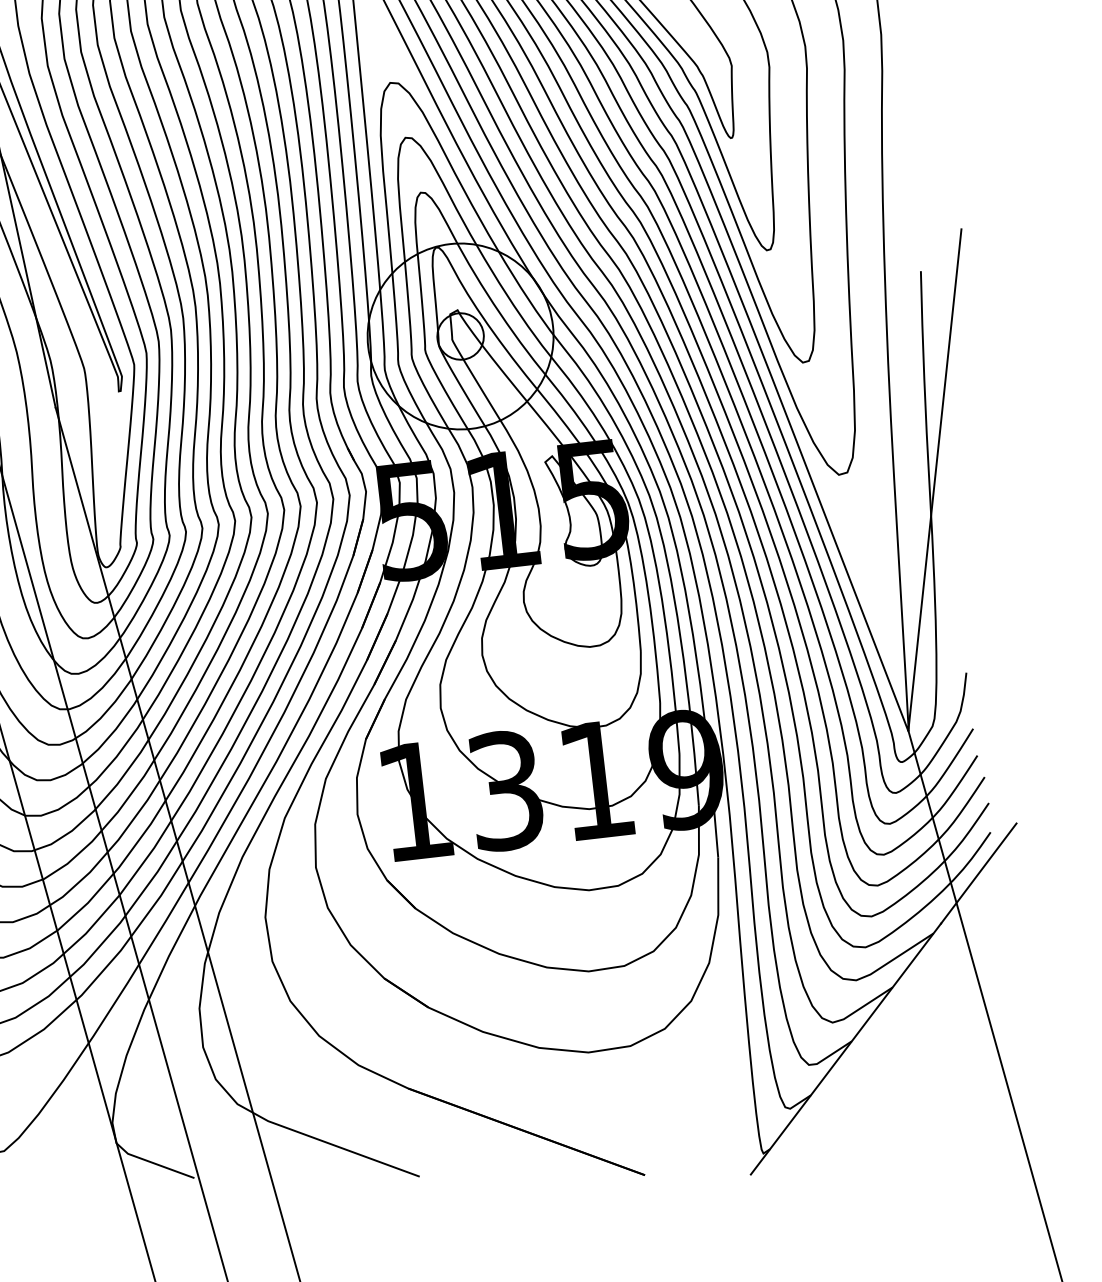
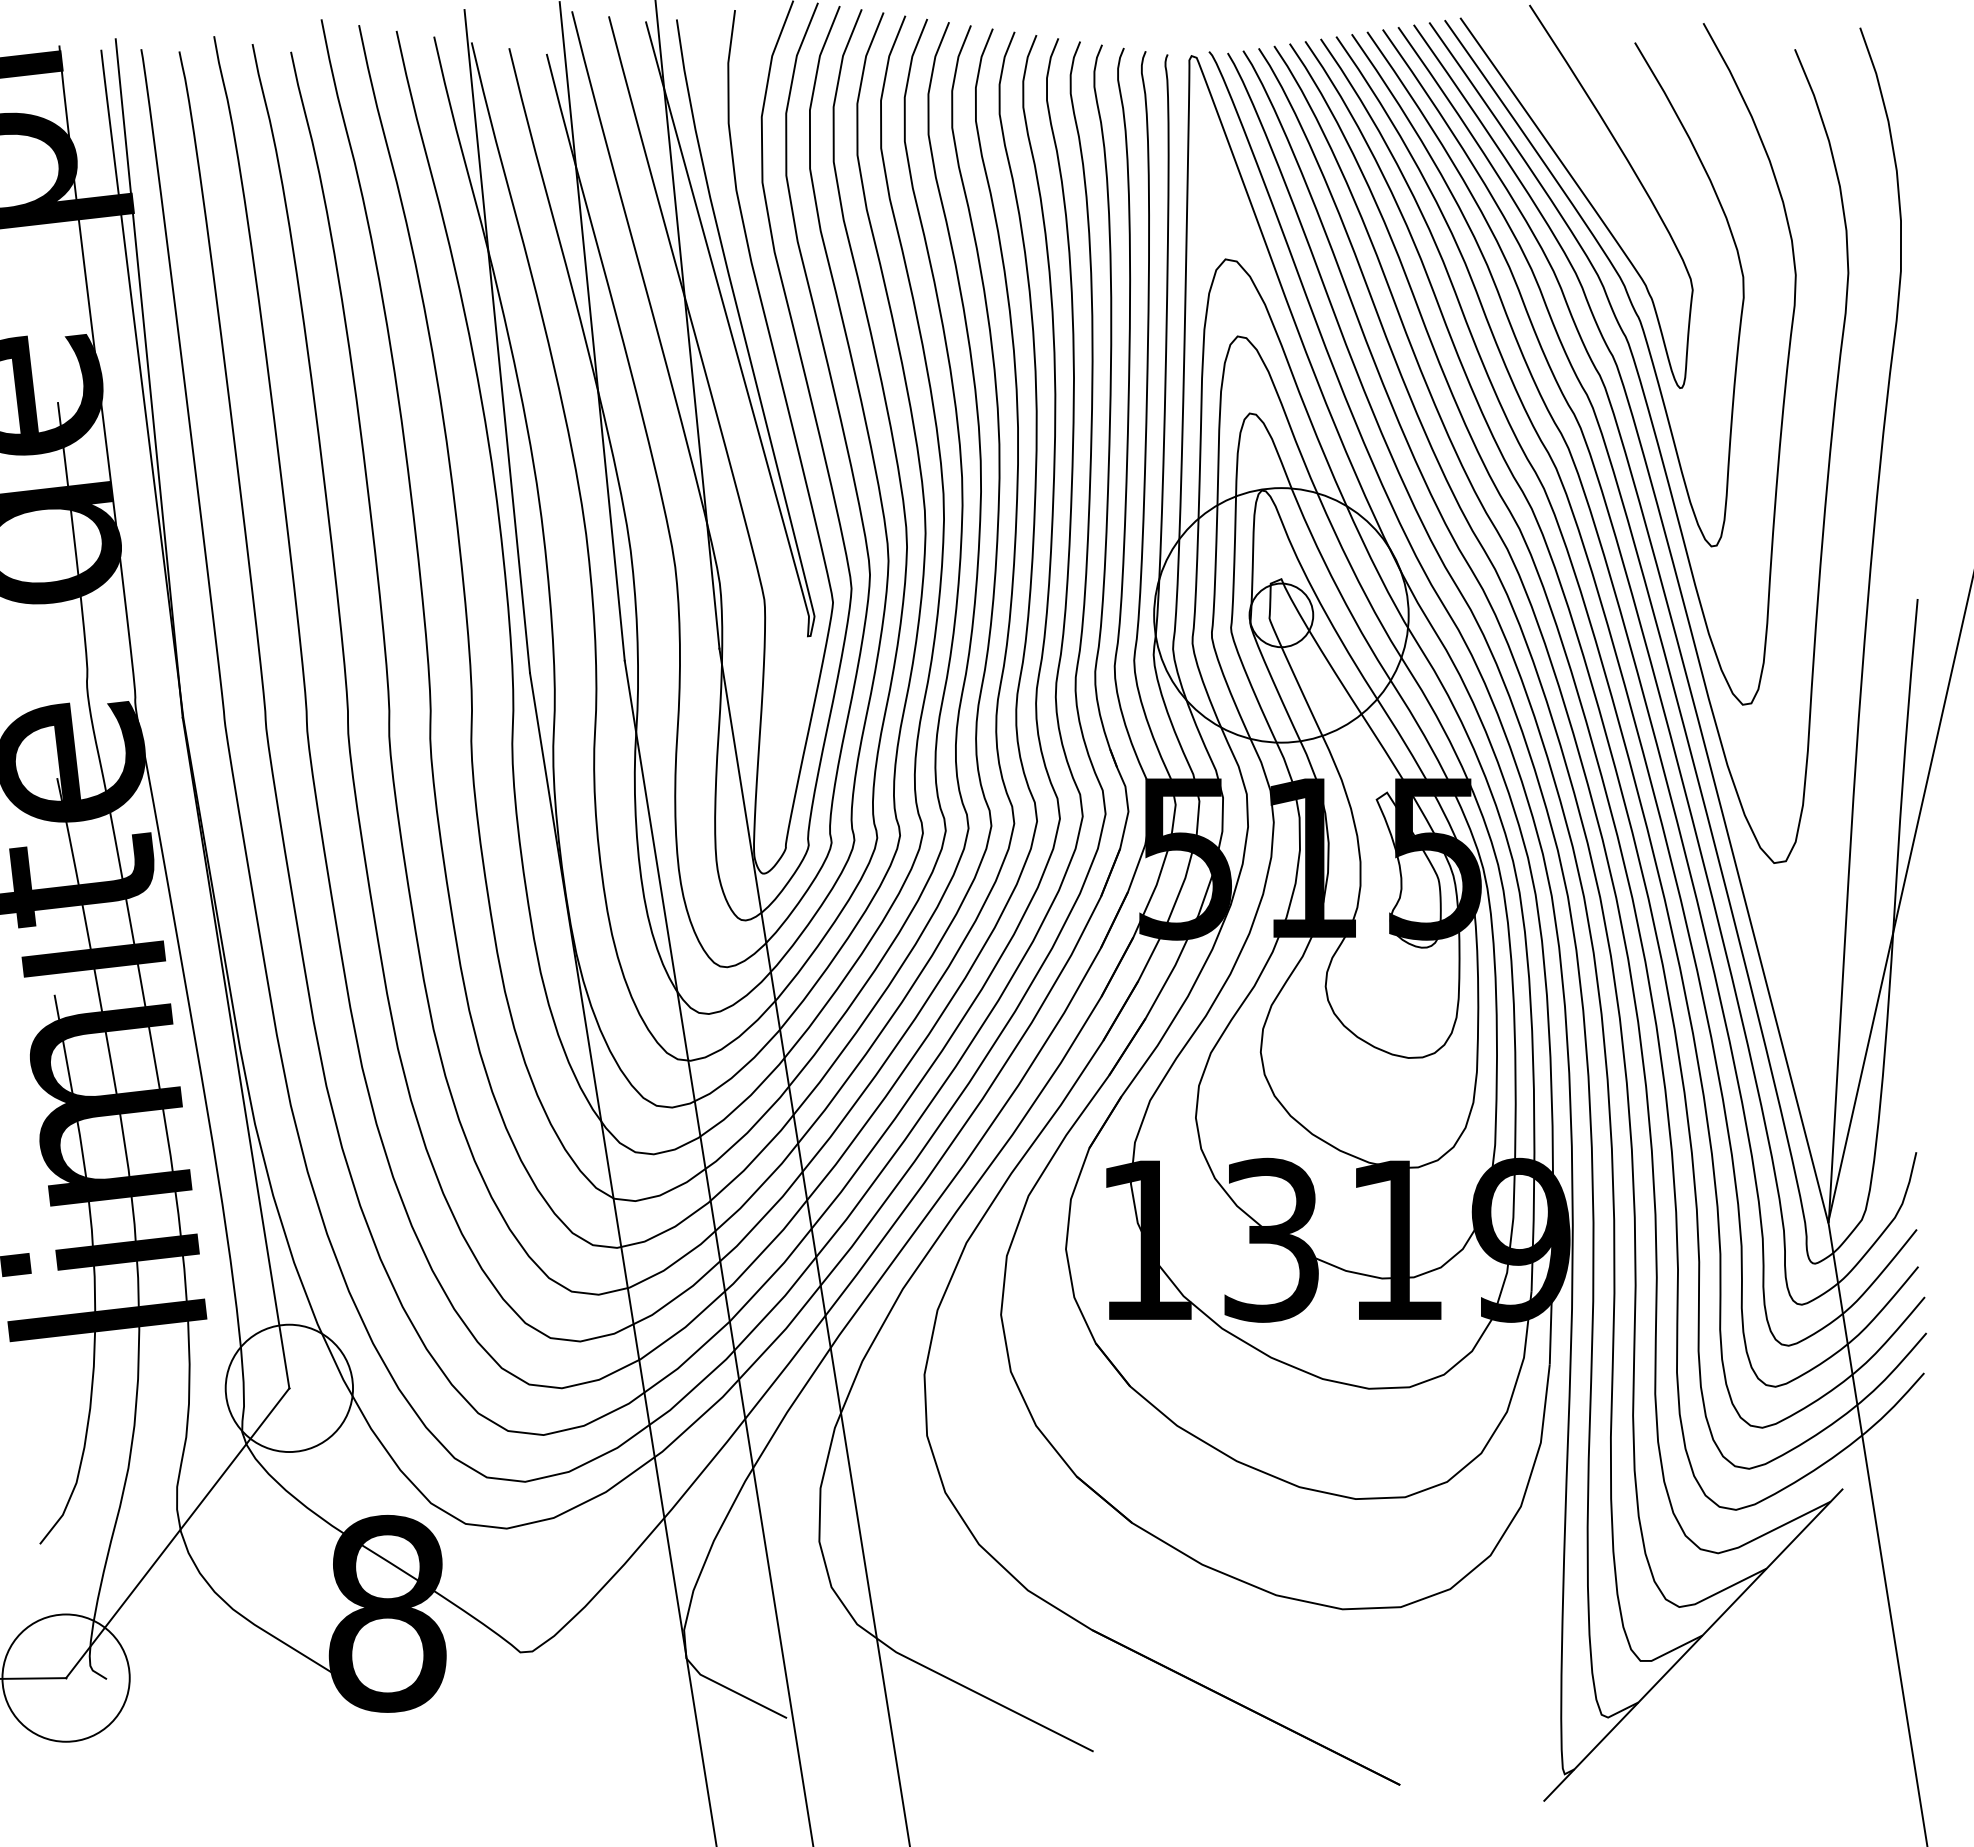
line: (978, 873) -> (1901, 1427), removed

